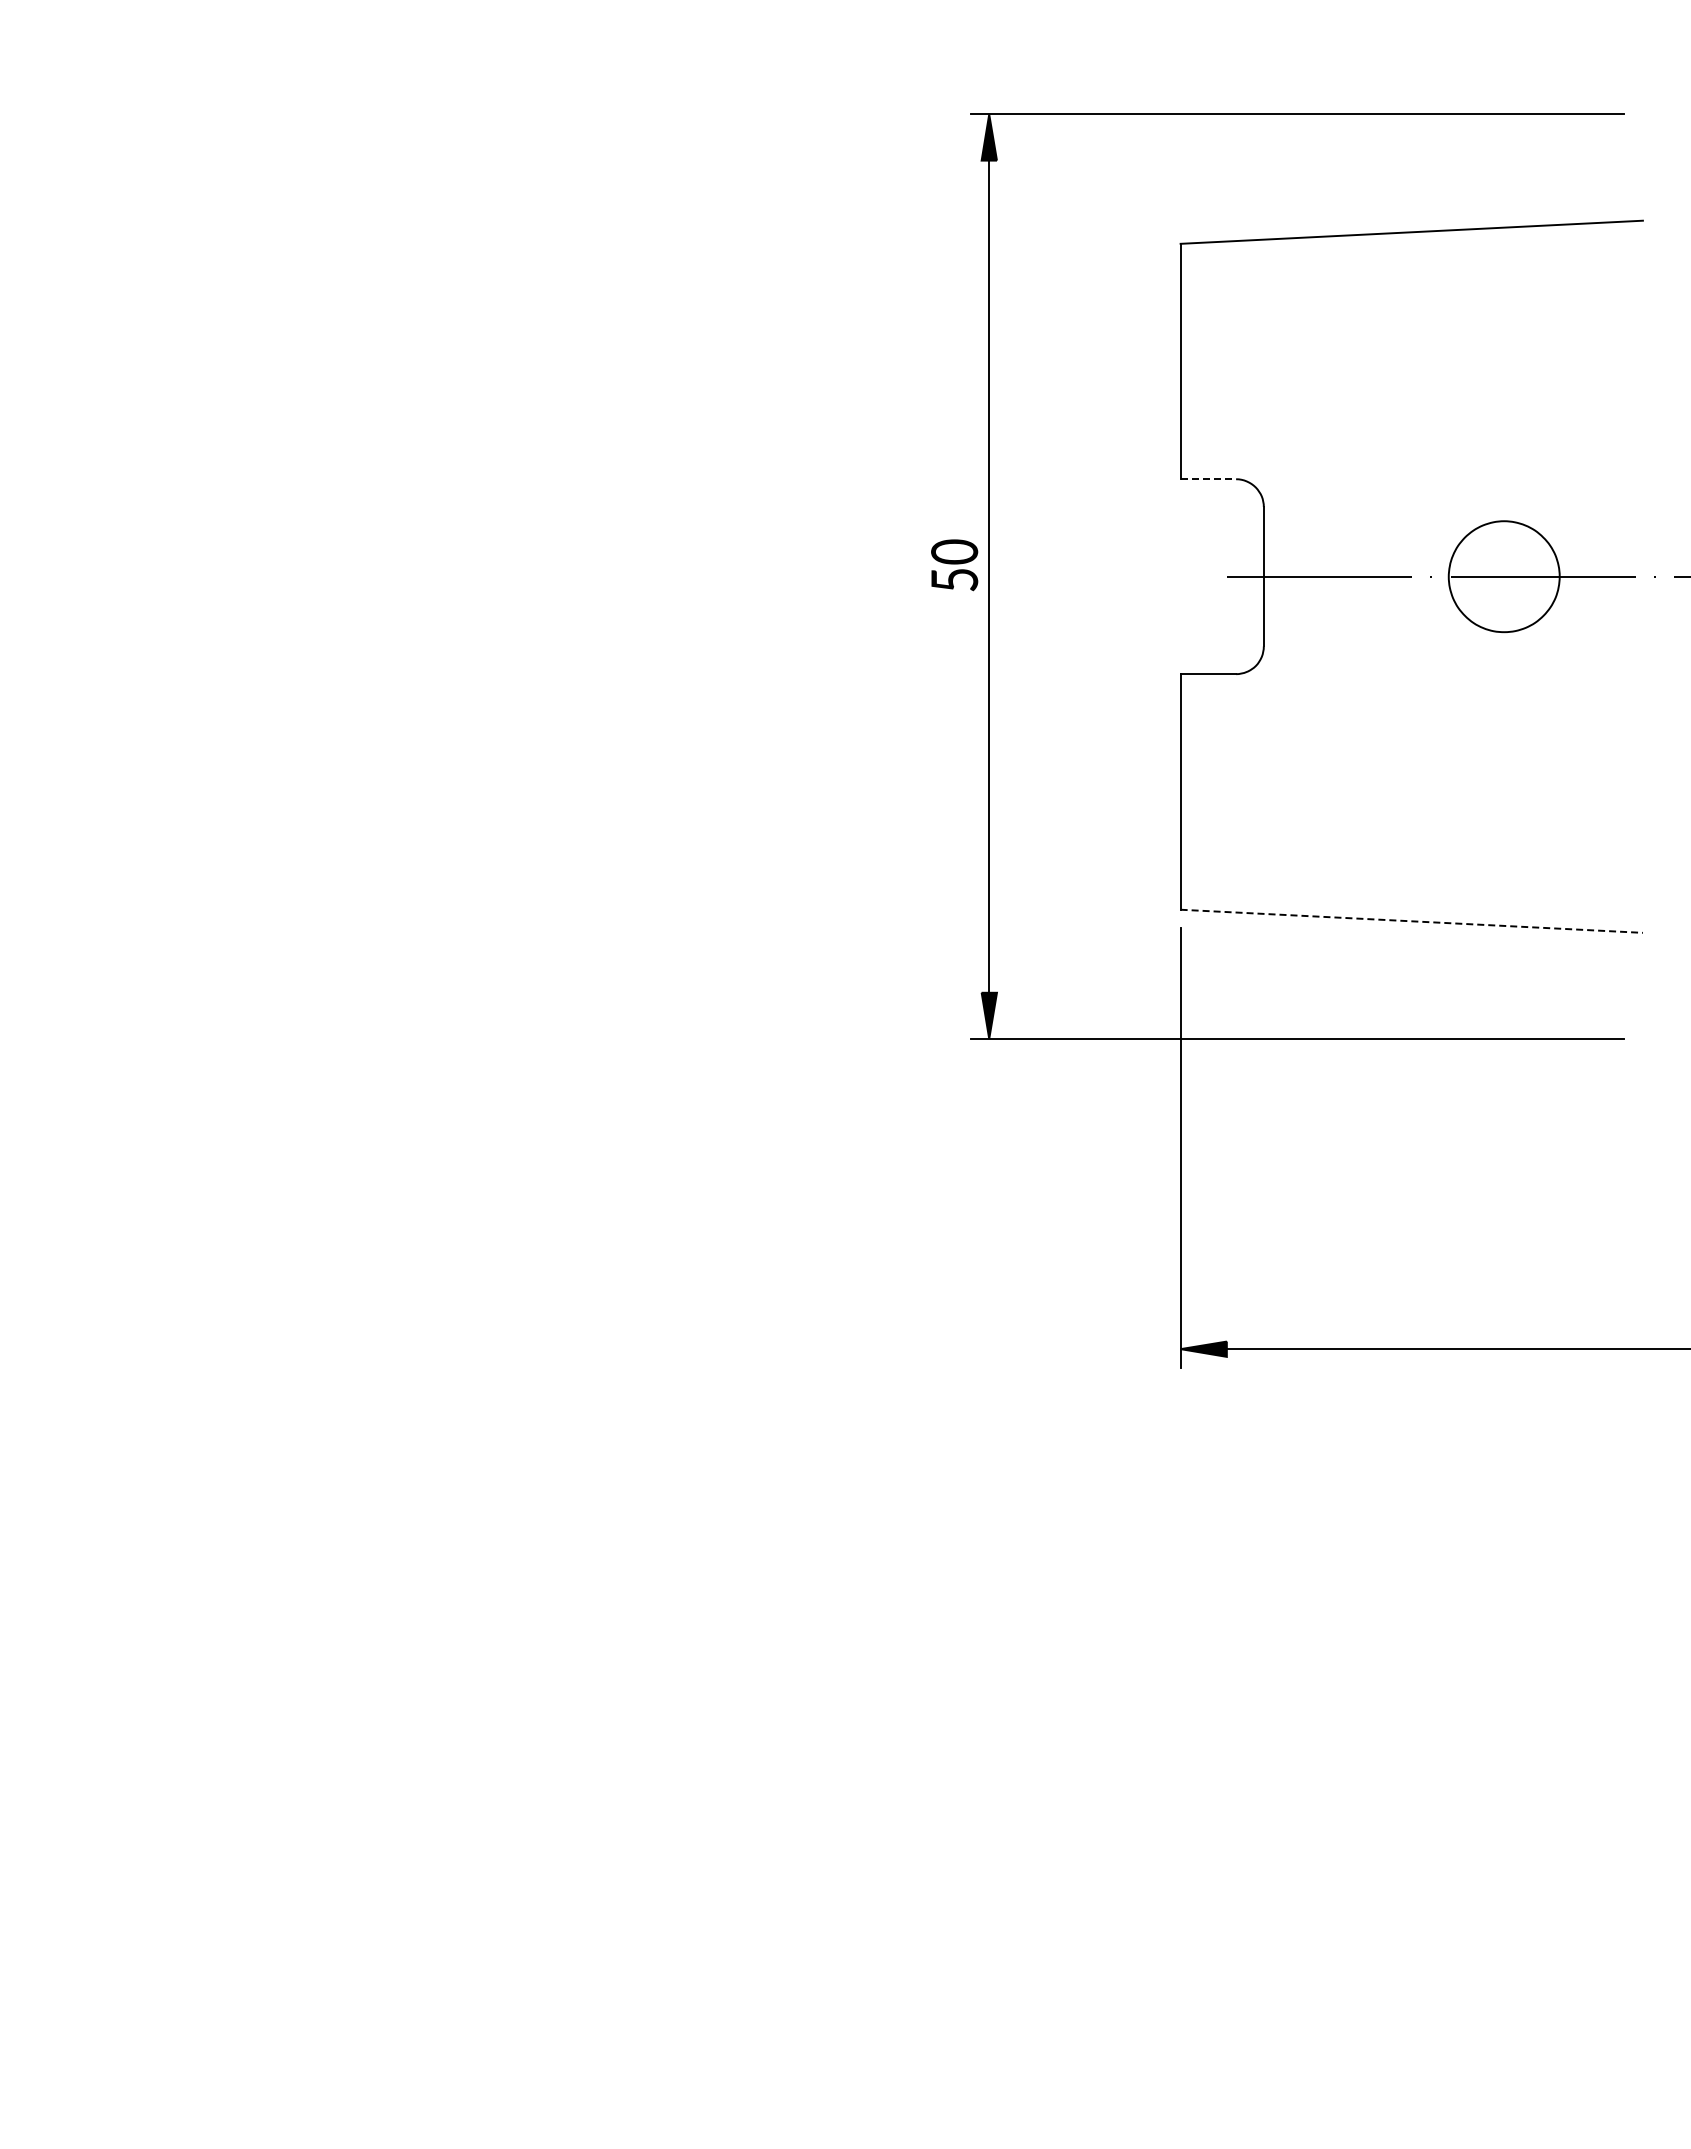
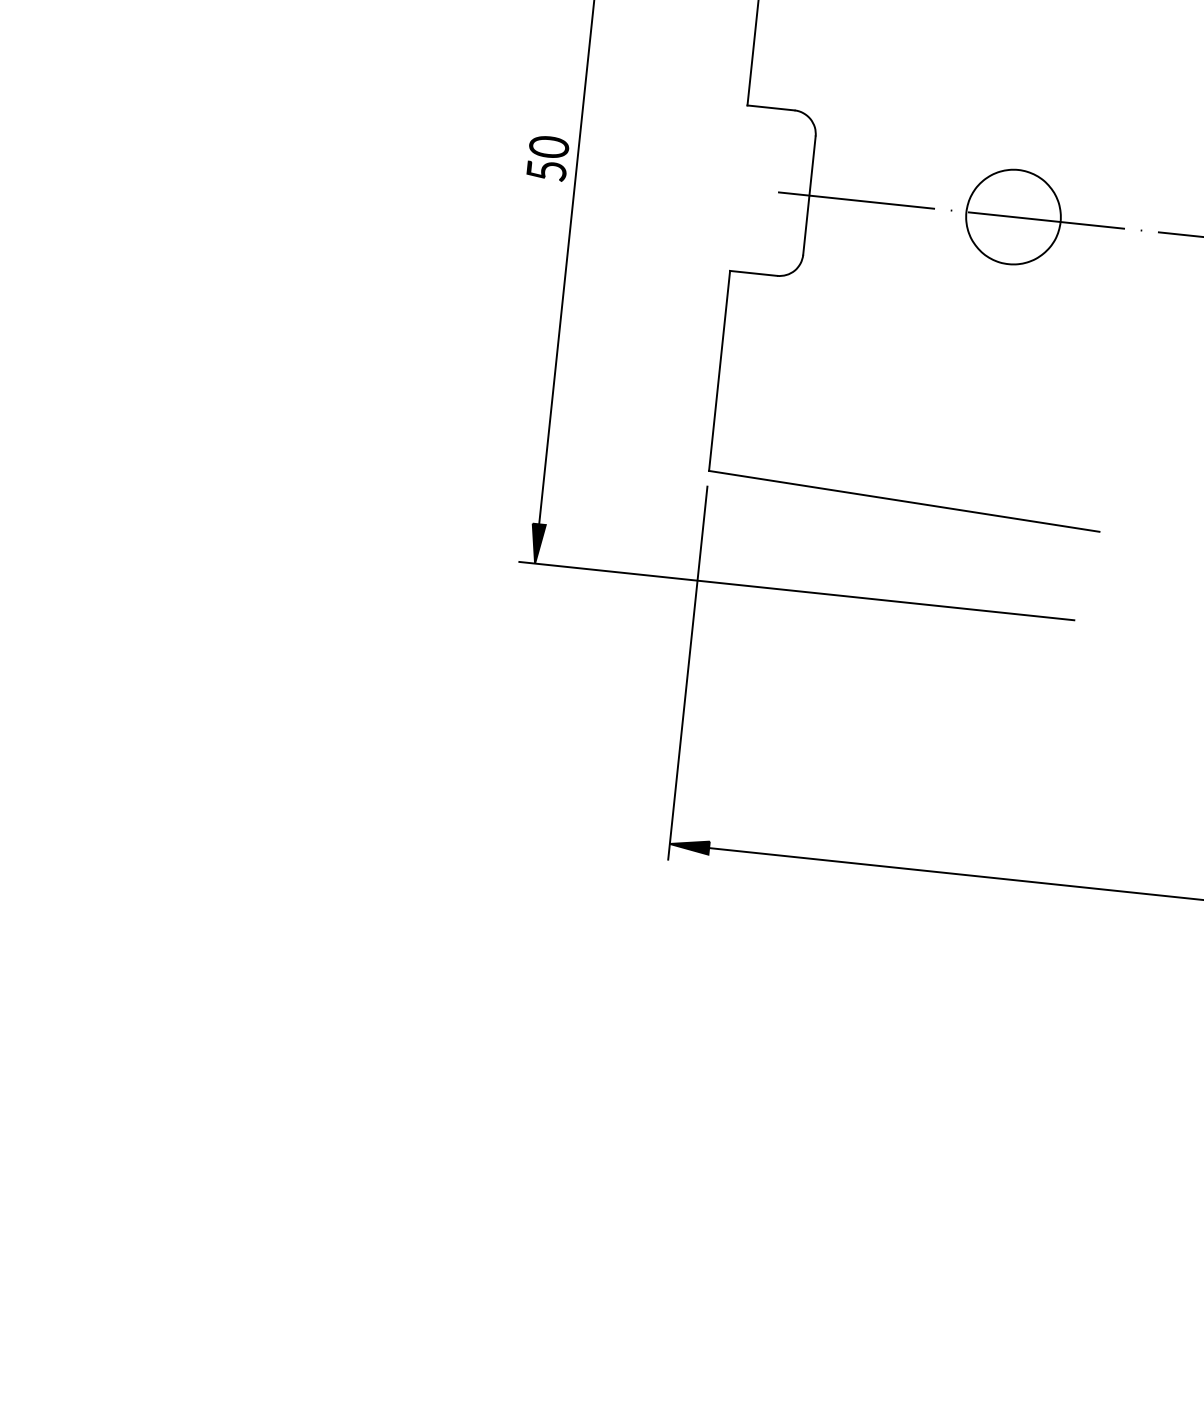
line: (1208, 479) -> (771, 108), dashed -> solid
line: (1412, 921) -> (904, 501), dashed -> solid

